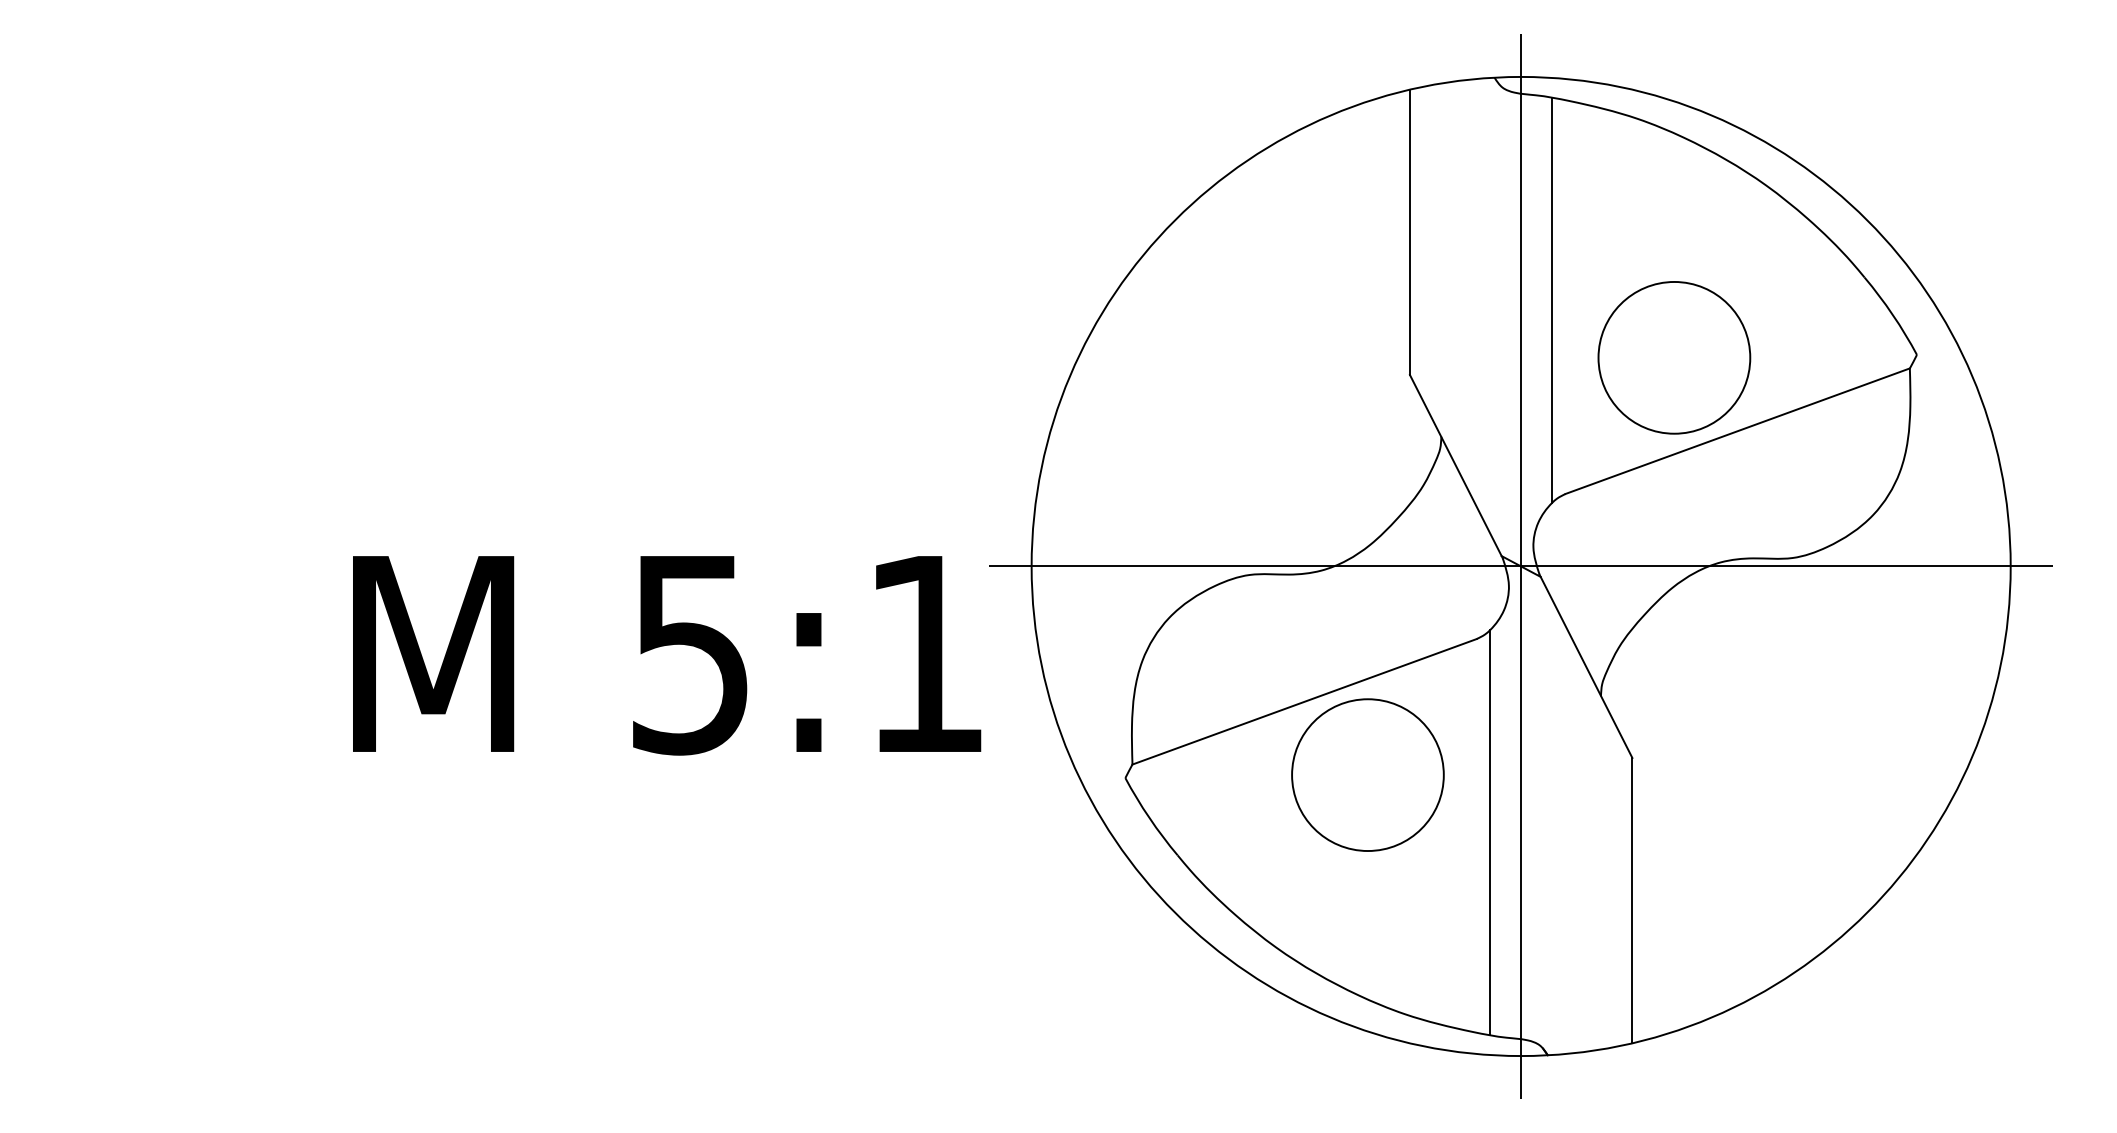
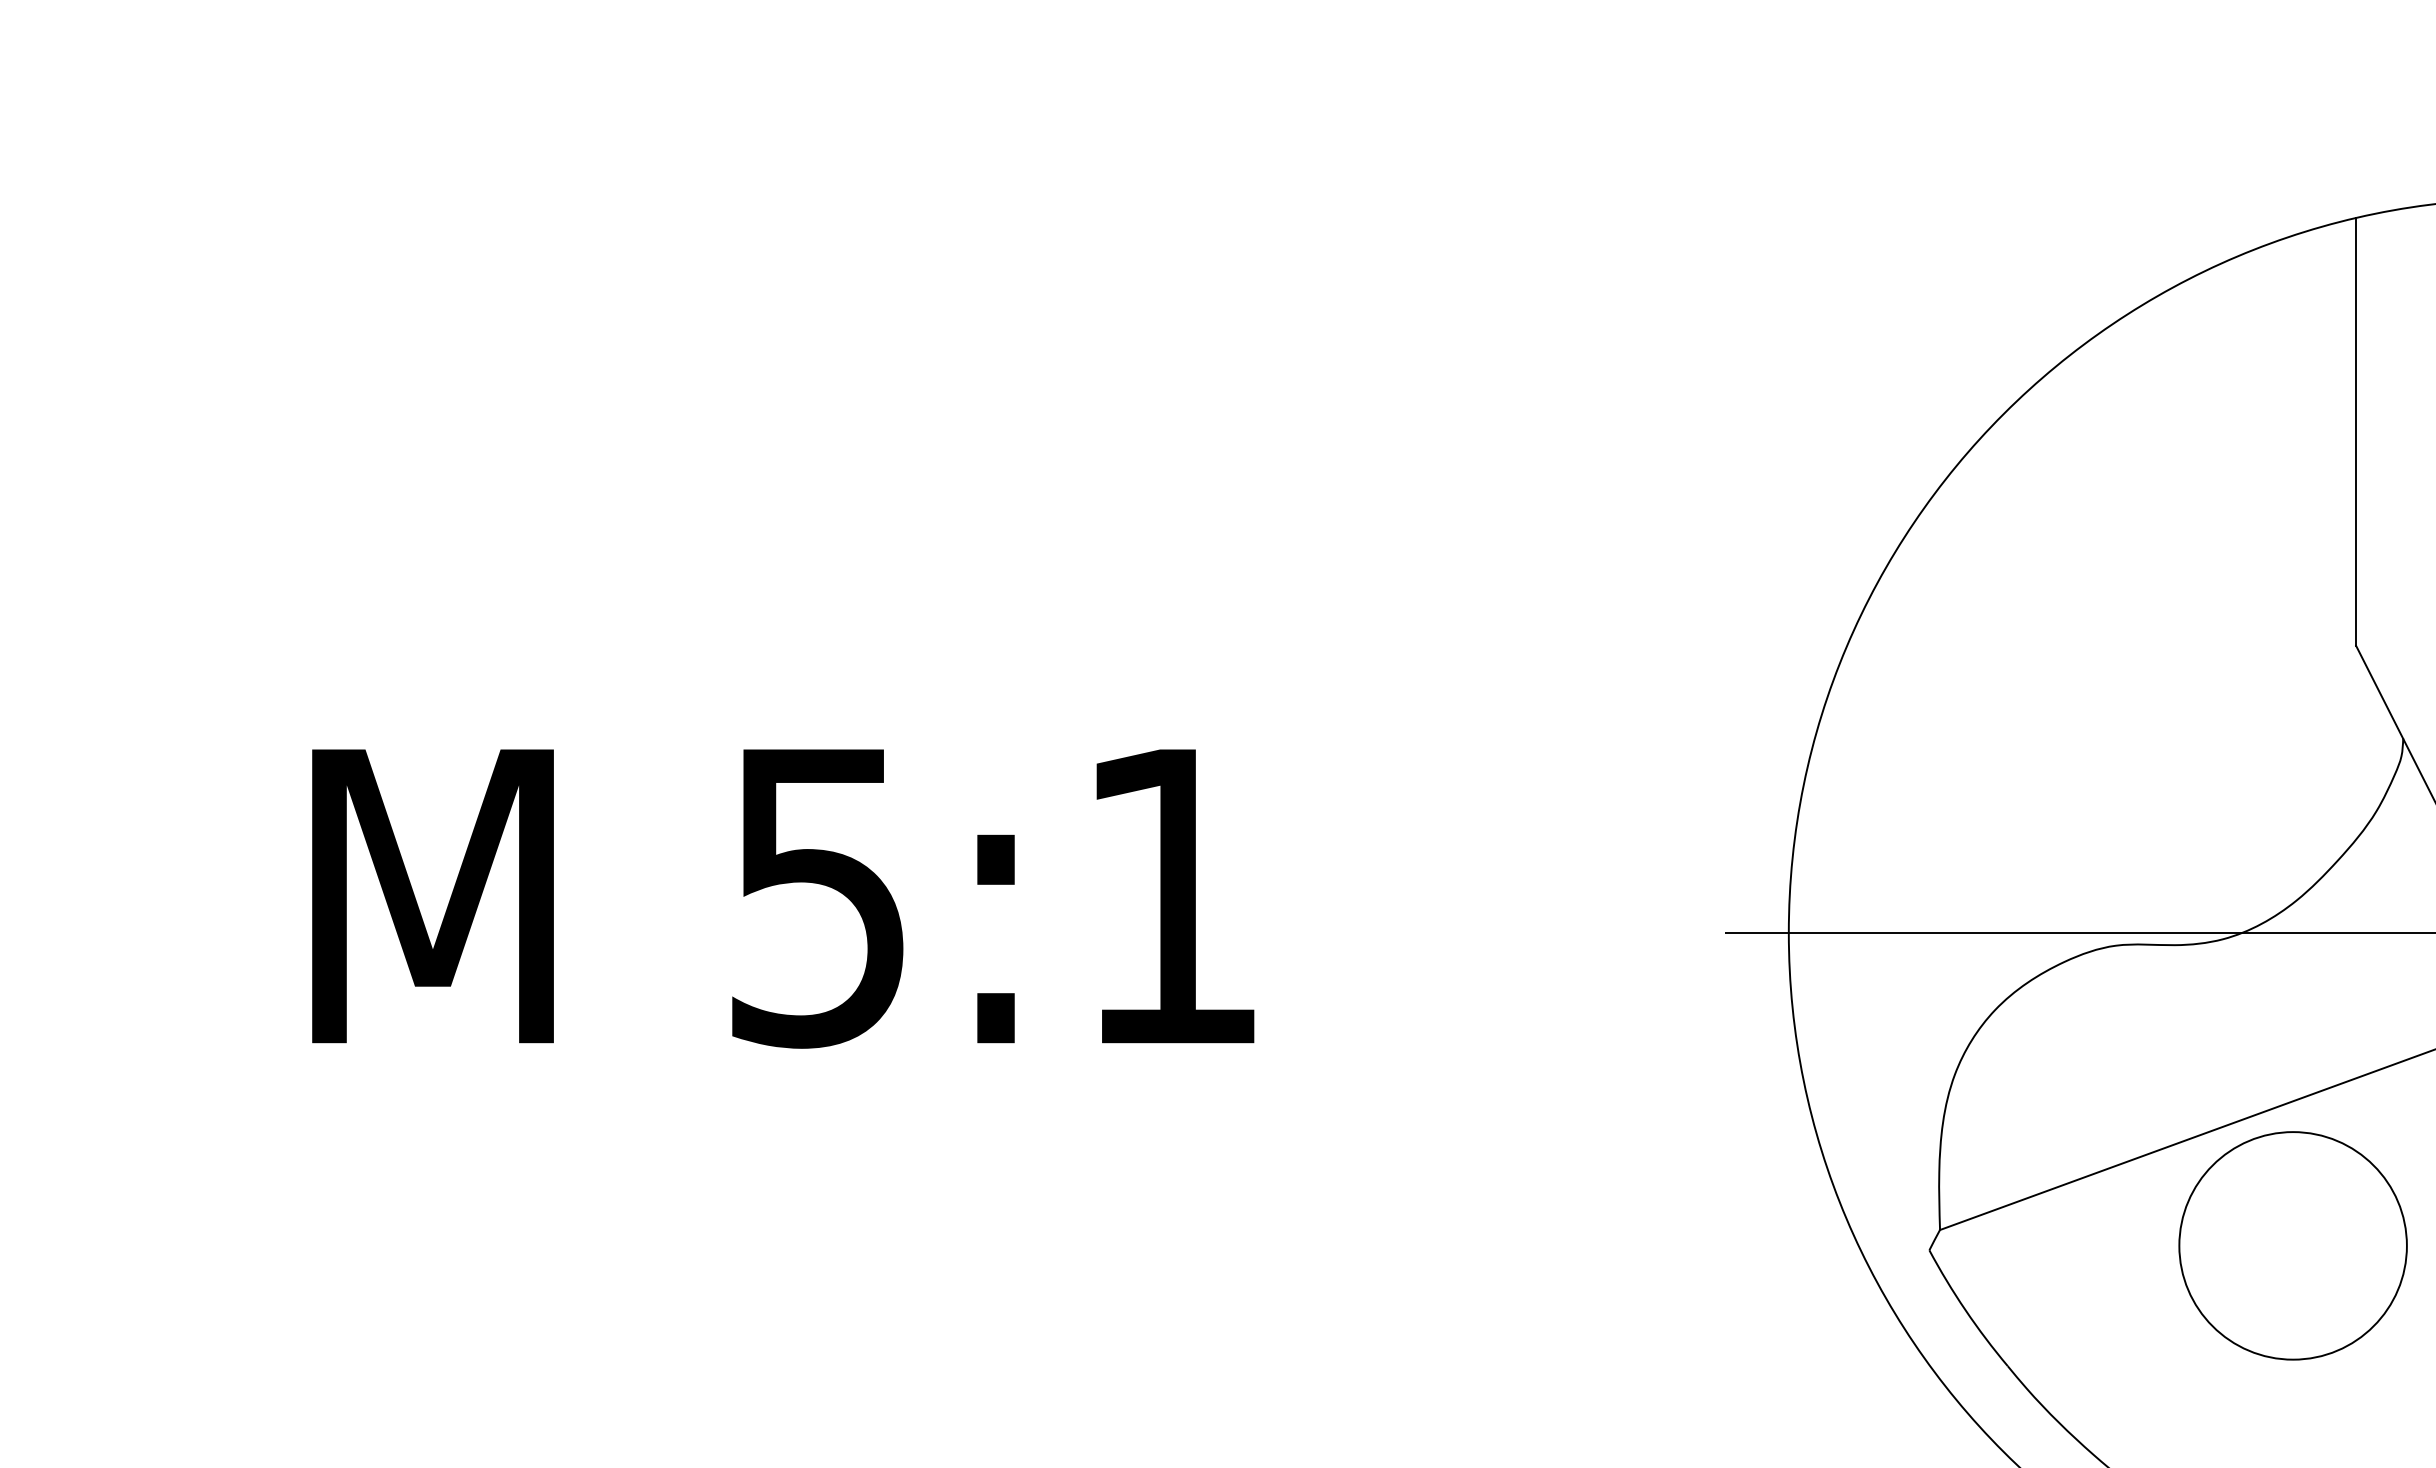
text: (667, 655) -> (783, 898), moved

